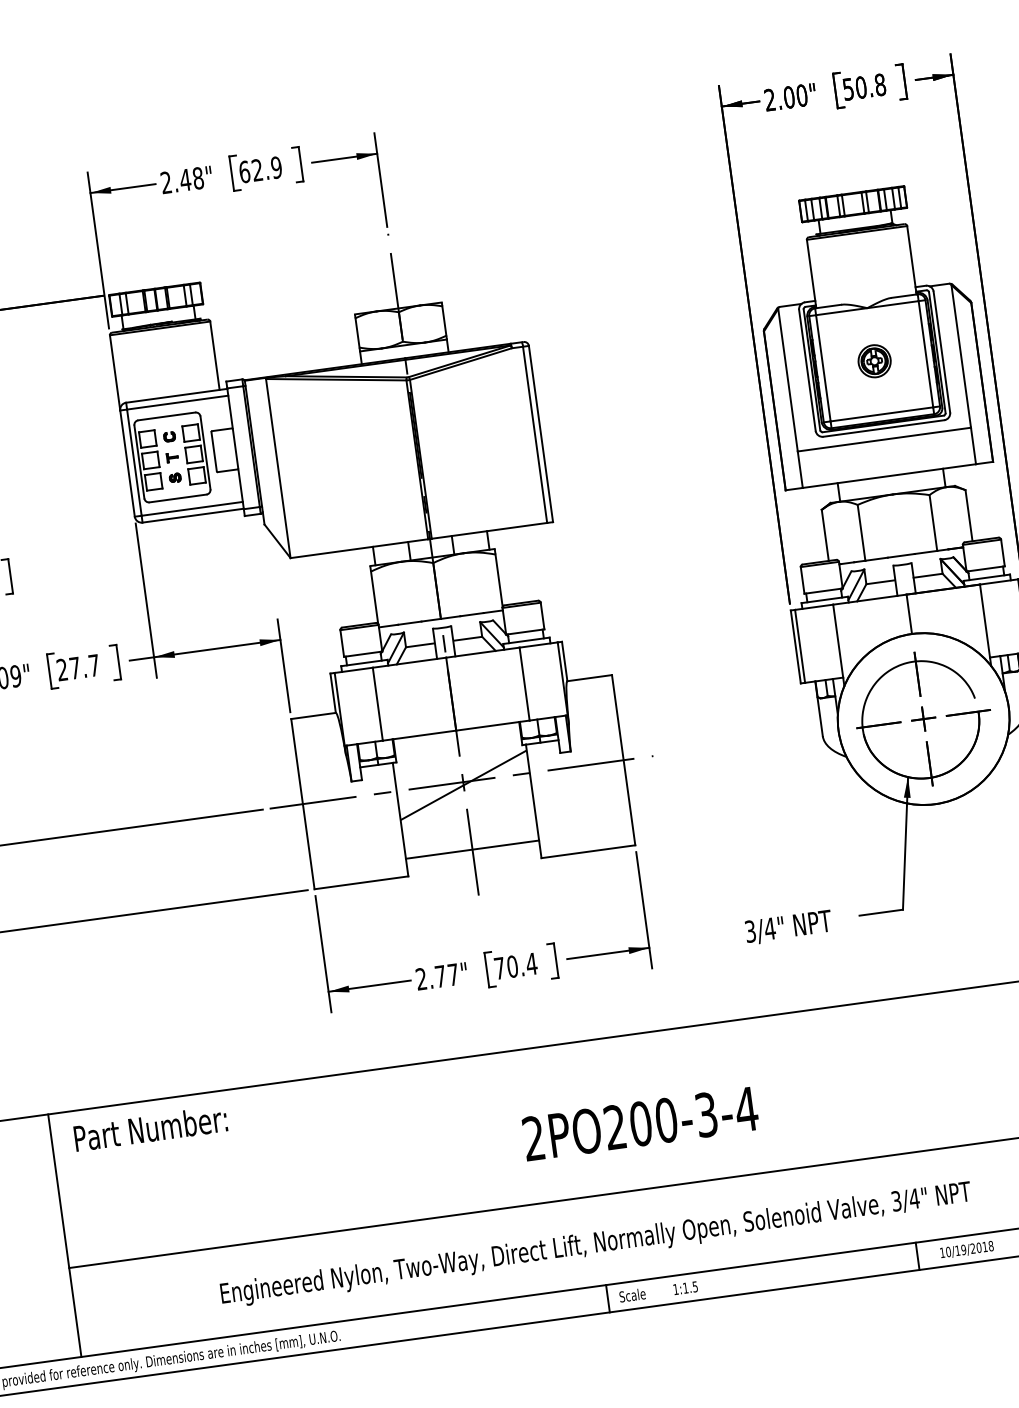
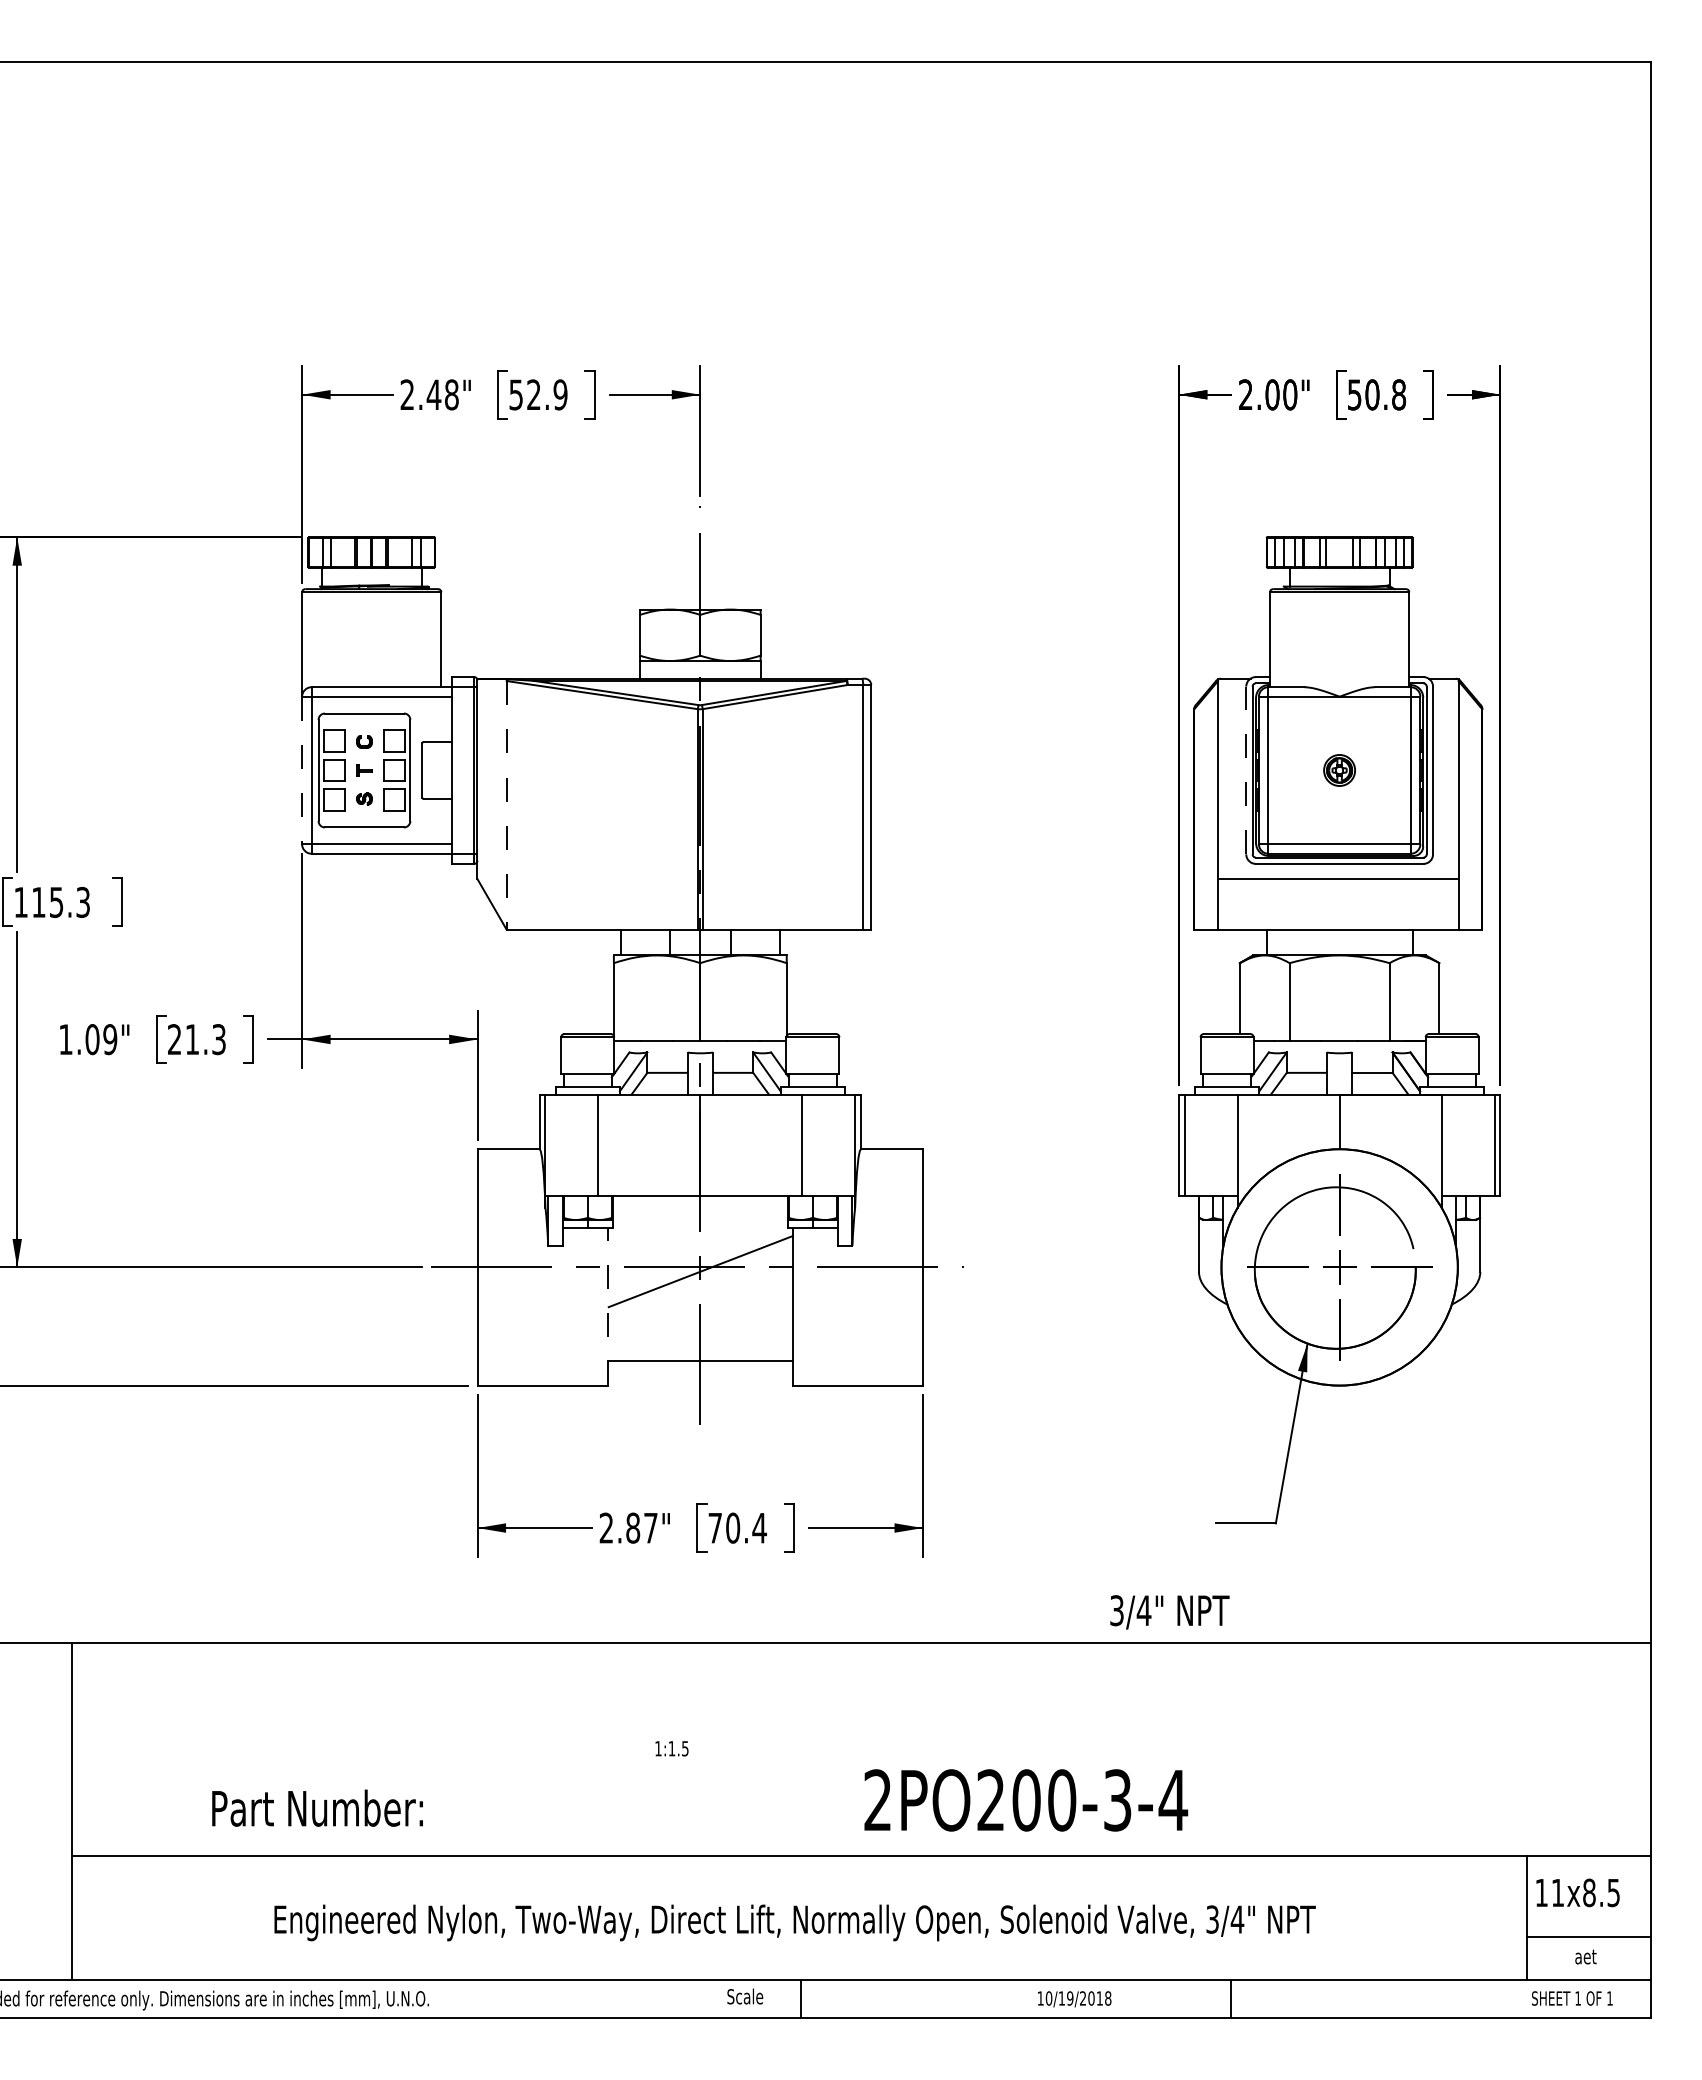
text: (244, 171) -> (516, 394), 62.9 -> 52.9
part: (874, 361) -> (1339, 770), size x0.7
line: (807, 370) -> (1246, 770), solid -> dashed
line: (127, 463) -> (302, 770), solid -> dashed
line: (278, 468) -> (506, 805), solid -> dashed
text: (84, 666) -> (205, 1039), 27.7 -> 21.3
line: (400, 819) -> (607, 1306), solid -> dashed
text: (788, 927) -> (1169, 1612), moved
text: (440, 976) -> (633, 1527), 2.77" -> 2.87"
text: (640, 1123) -> (1026, 1800), moved
text: (150, 1128) -> (317, 1807), moved
text: (966, 1250) -> (1074, 1999), moved
text: (685, 1288) -> (671, 1748), moved
text: (632, 1295) -> (745, 1996), moved

